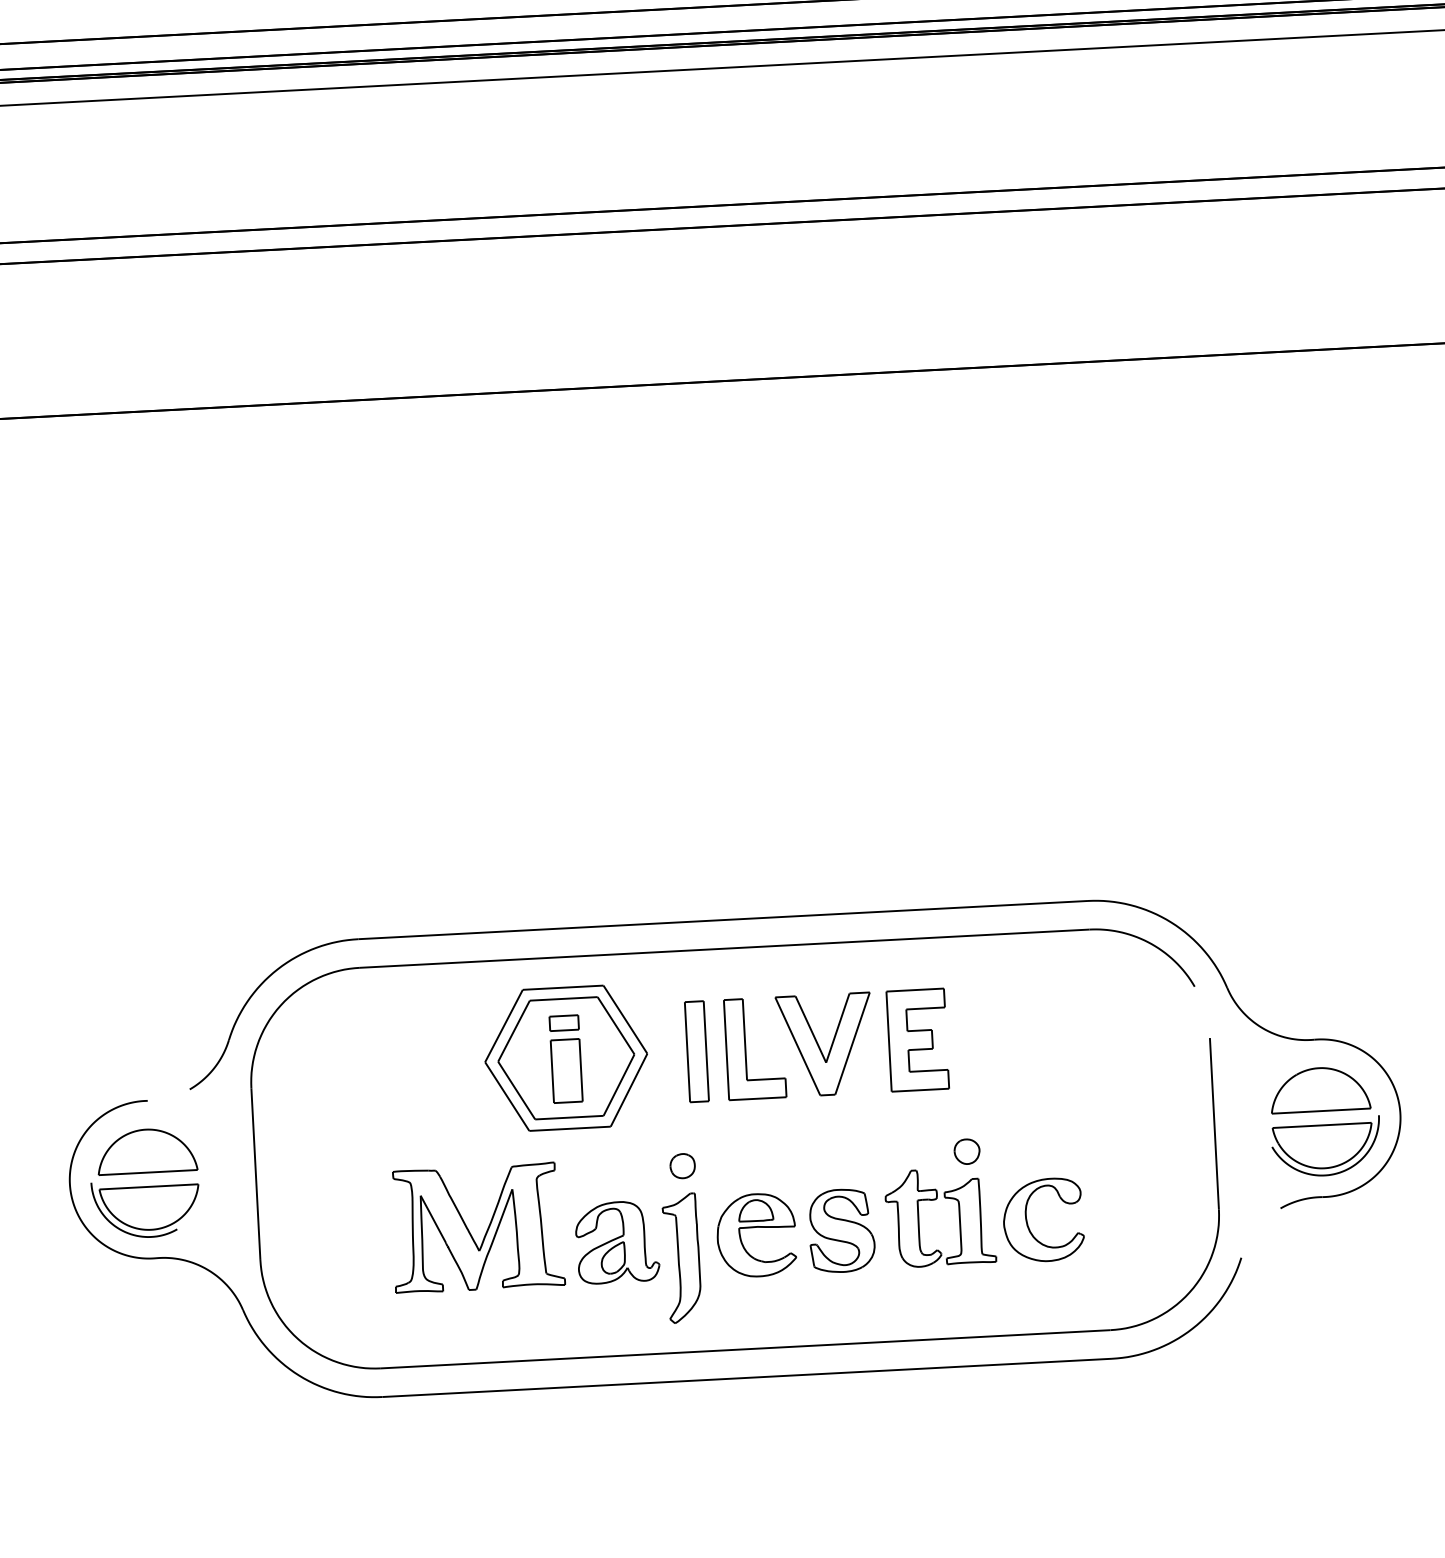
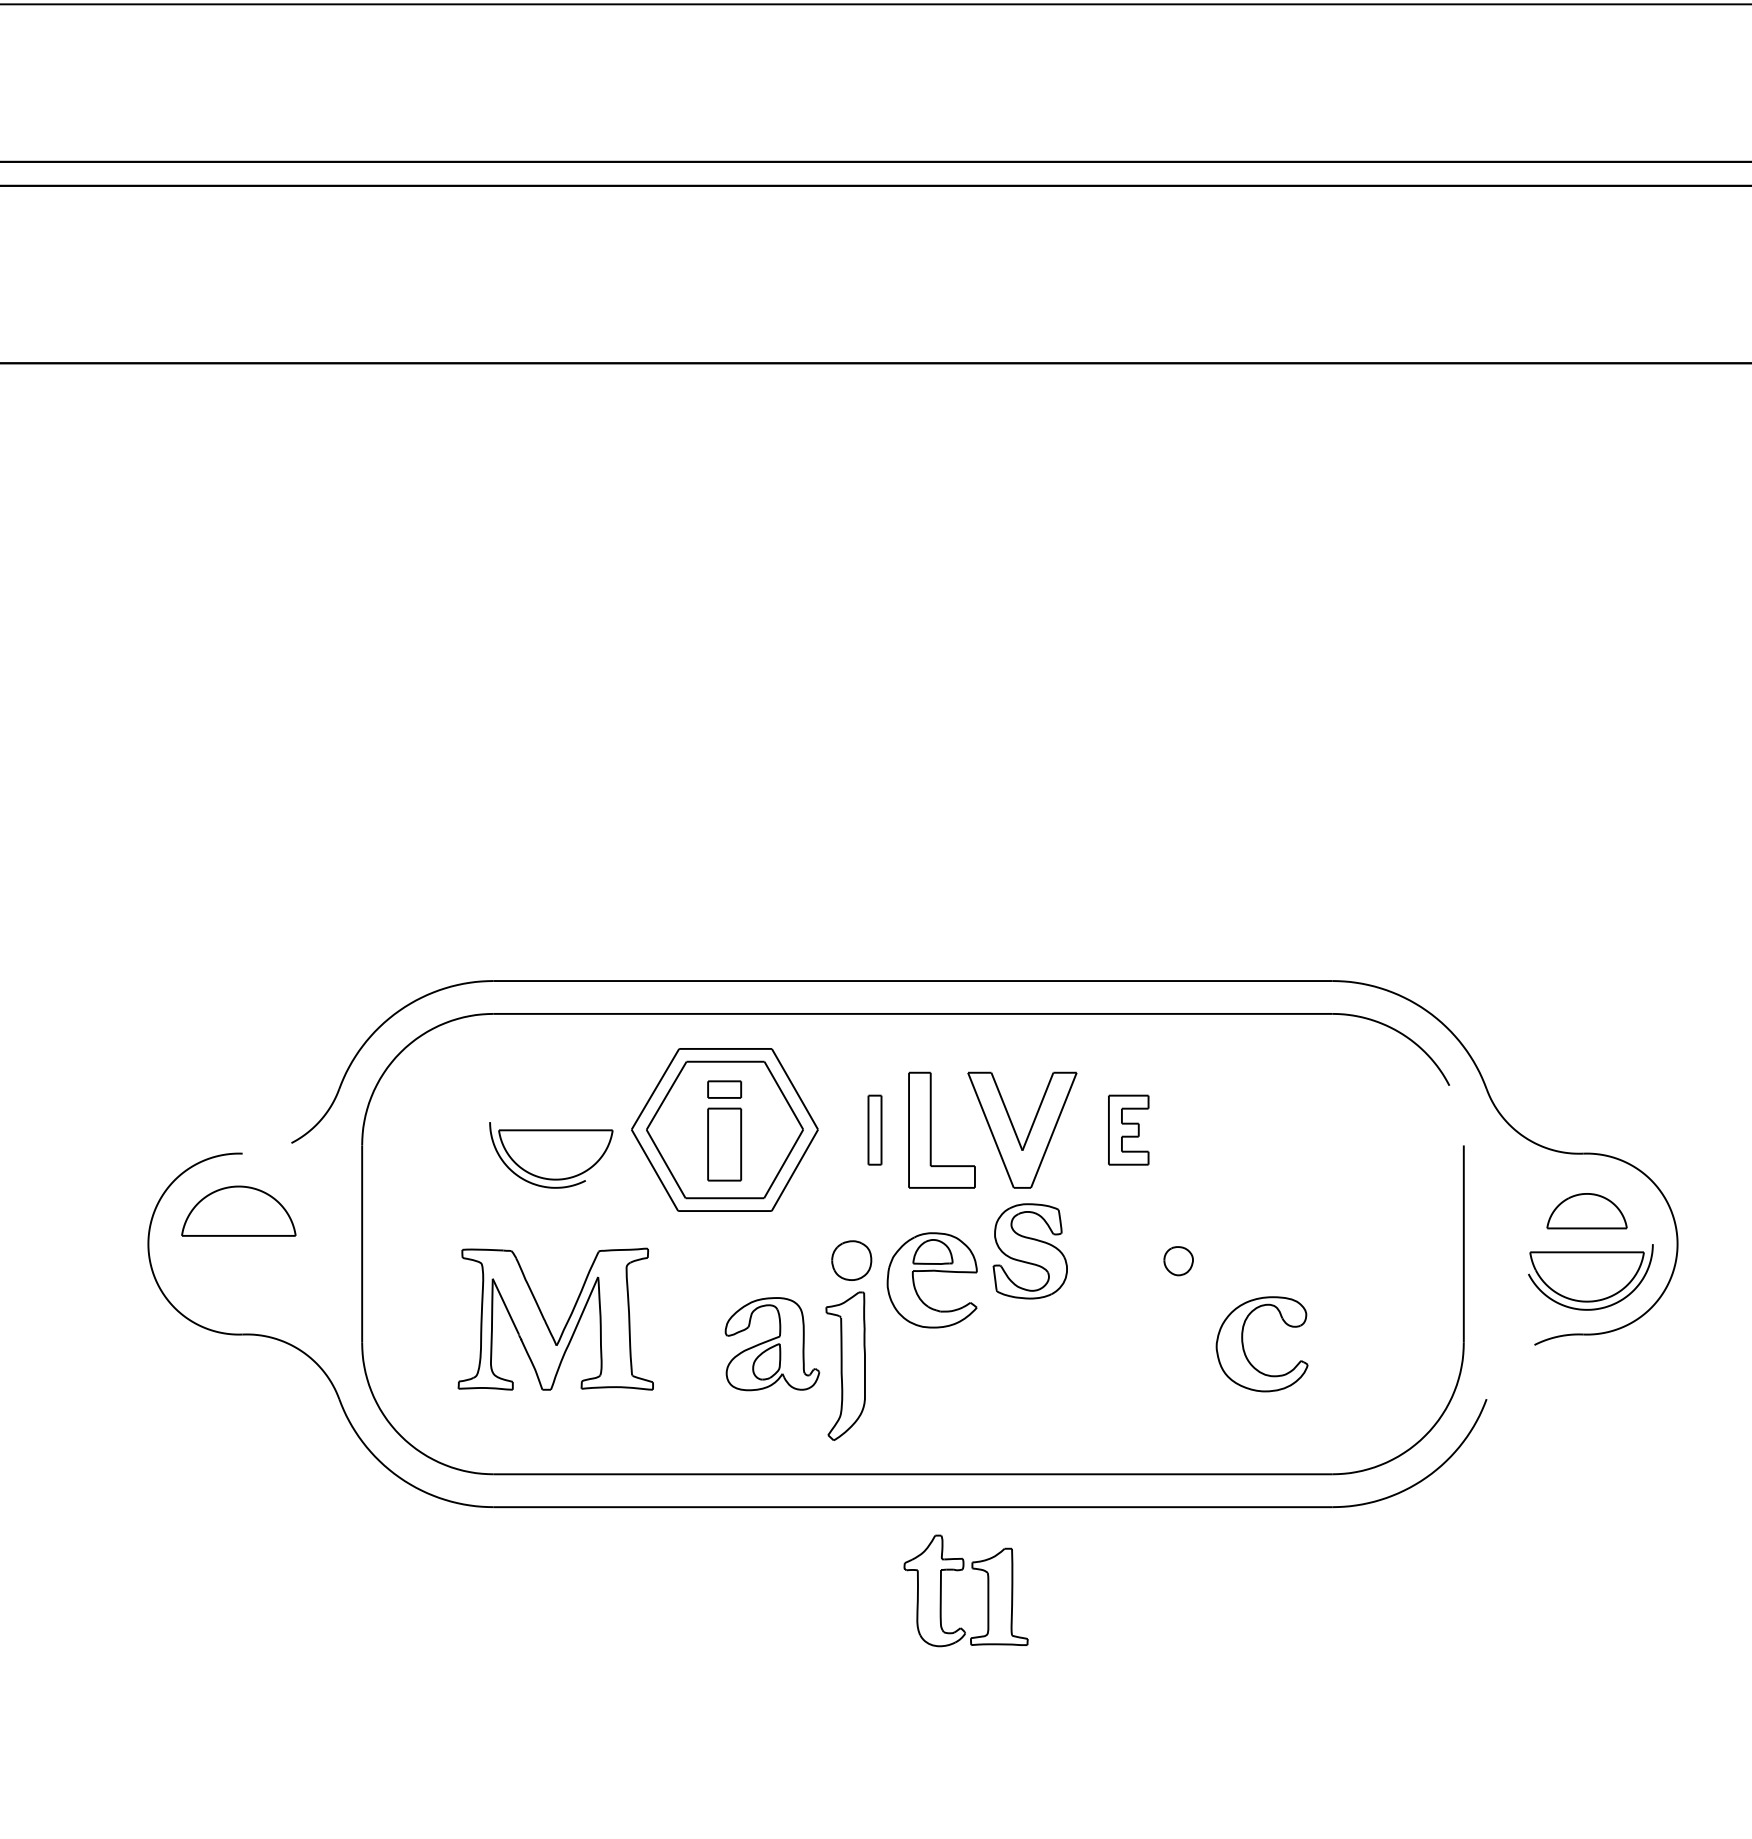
part: (917, 1039) -> (1128, 1129), size x0.6
part: (696, 1051) -> (874, 1129), size x0.6
part: (1319, 1089) -> (1586, 1210), size x0.7
part: (682, 1166) -> (851, 1260), size x1.4
part: (936, 1199) -> (962, 1570), moved
part: (146, 1208) -> (551, 1155), moved
part: (755, 1227) -> (931, 1271), moved
part: (841, 1231) -> (1029, 1251), moved
part: (470, 1232) -> (547, 1323), moved

